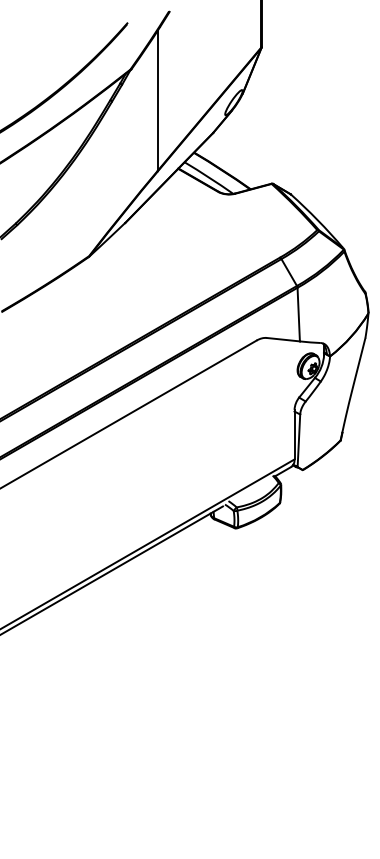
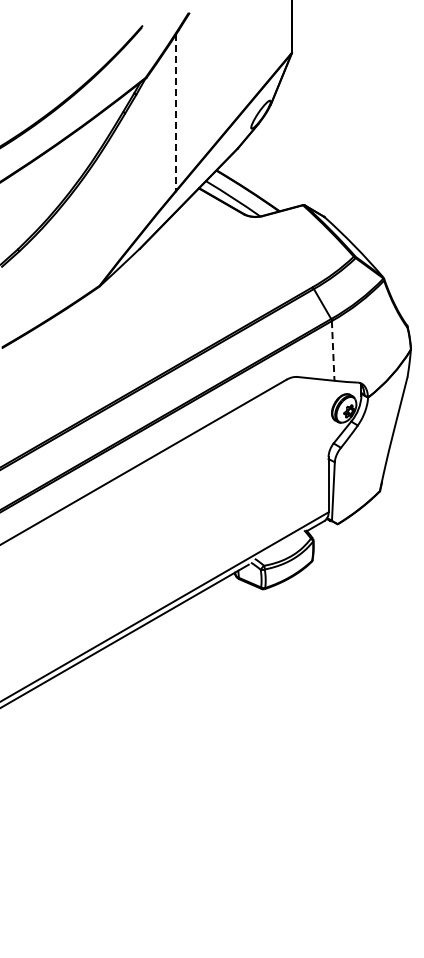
line: (158, 100) -> (176, 112), solid -> dashed
line: (299, 314) -> (333, 350), solid -> dashed

